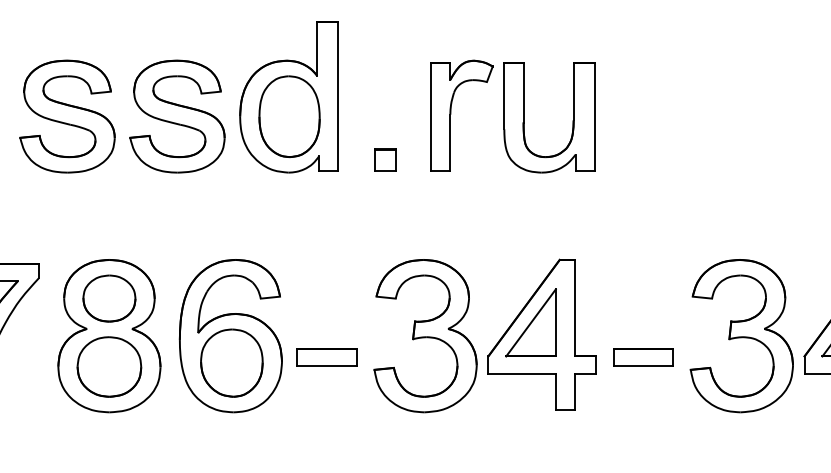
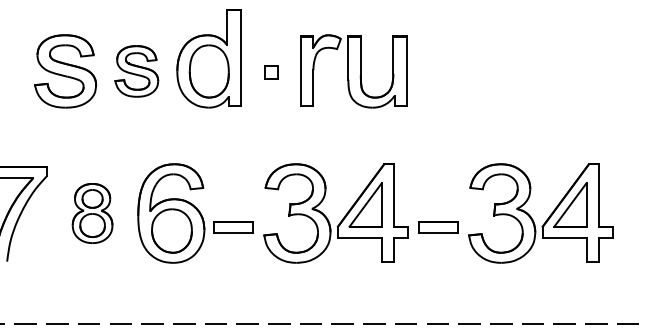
part: (177, 116) -> (136, 71), size x0.7
part: (385, 159) -> (271, 72), moved
part: (109, 336) -> (92, 213), size x0.6

